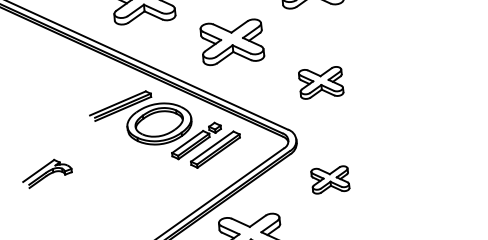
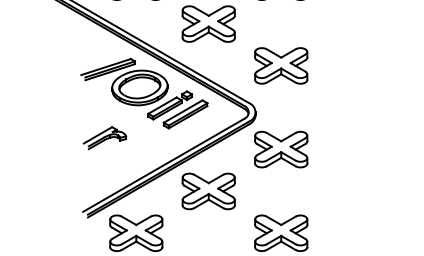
part: (321, 82) -> (281, 65), size x1.43
part: (46, 173) -> (104, 138), moved
part: (330, 179) -> (281, 149), size x1.67

